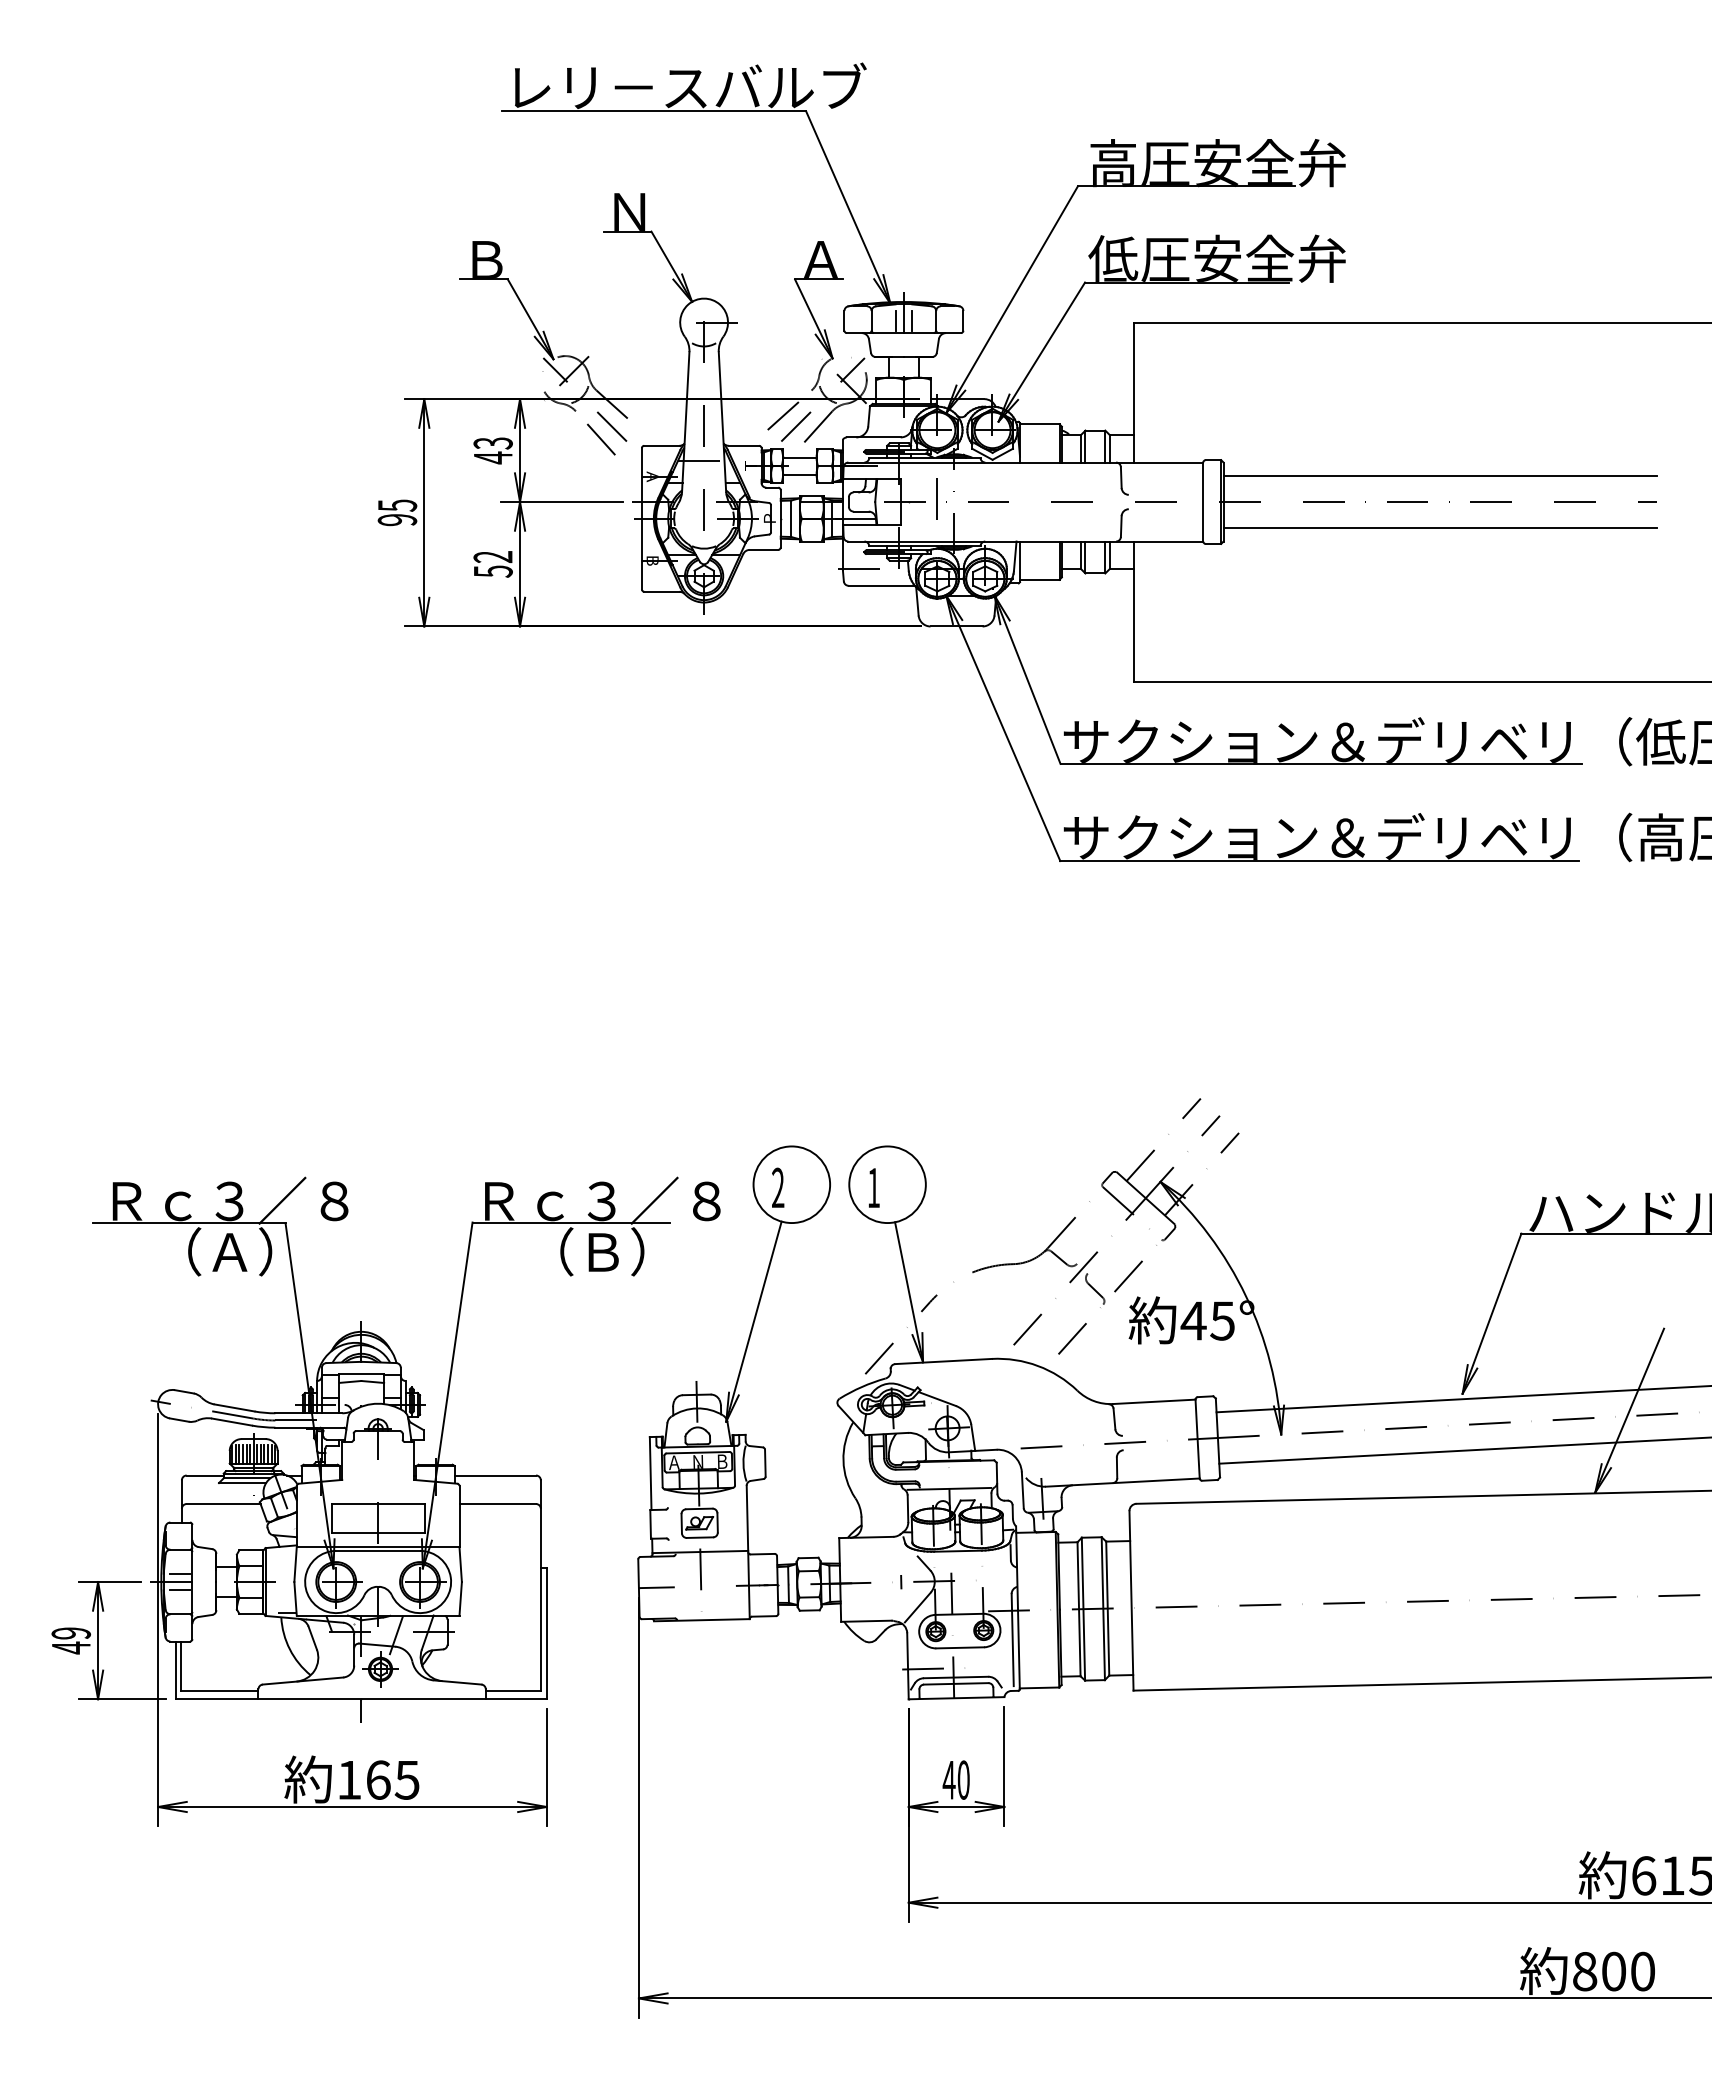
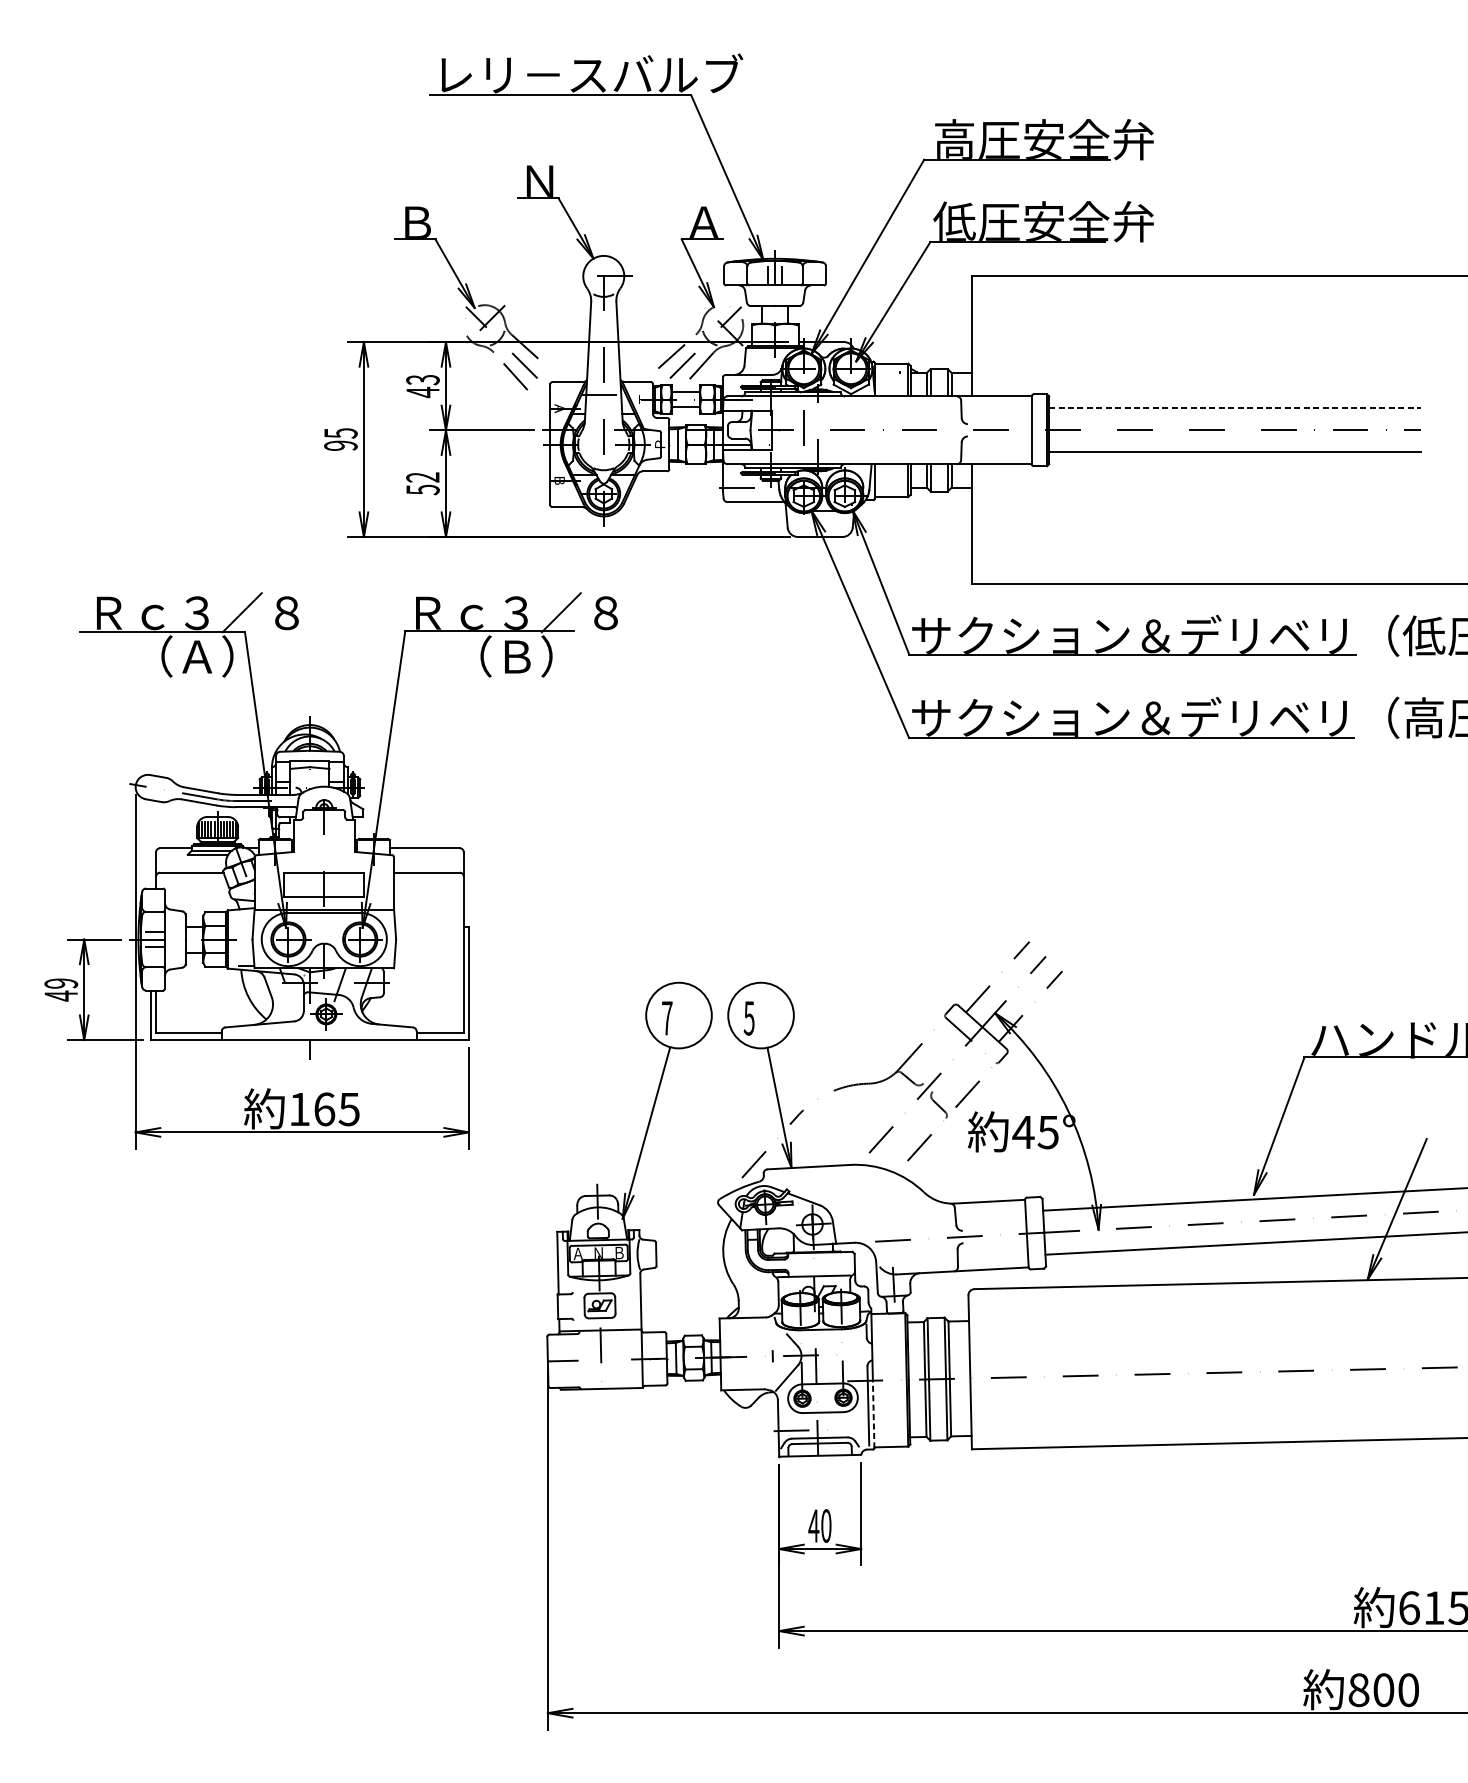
line: (1440, 476) -> (1235, 408), solid -> dashed
text: (778, 1187) -> (667, 1017), 2 -> 7
text: (873, 1188) -> (749, 1018), 1 -> 5
part: (385, 1501) -> (330, 870), moved
line: (1018, 1649) -> (873, 1414), solid -> dashed

